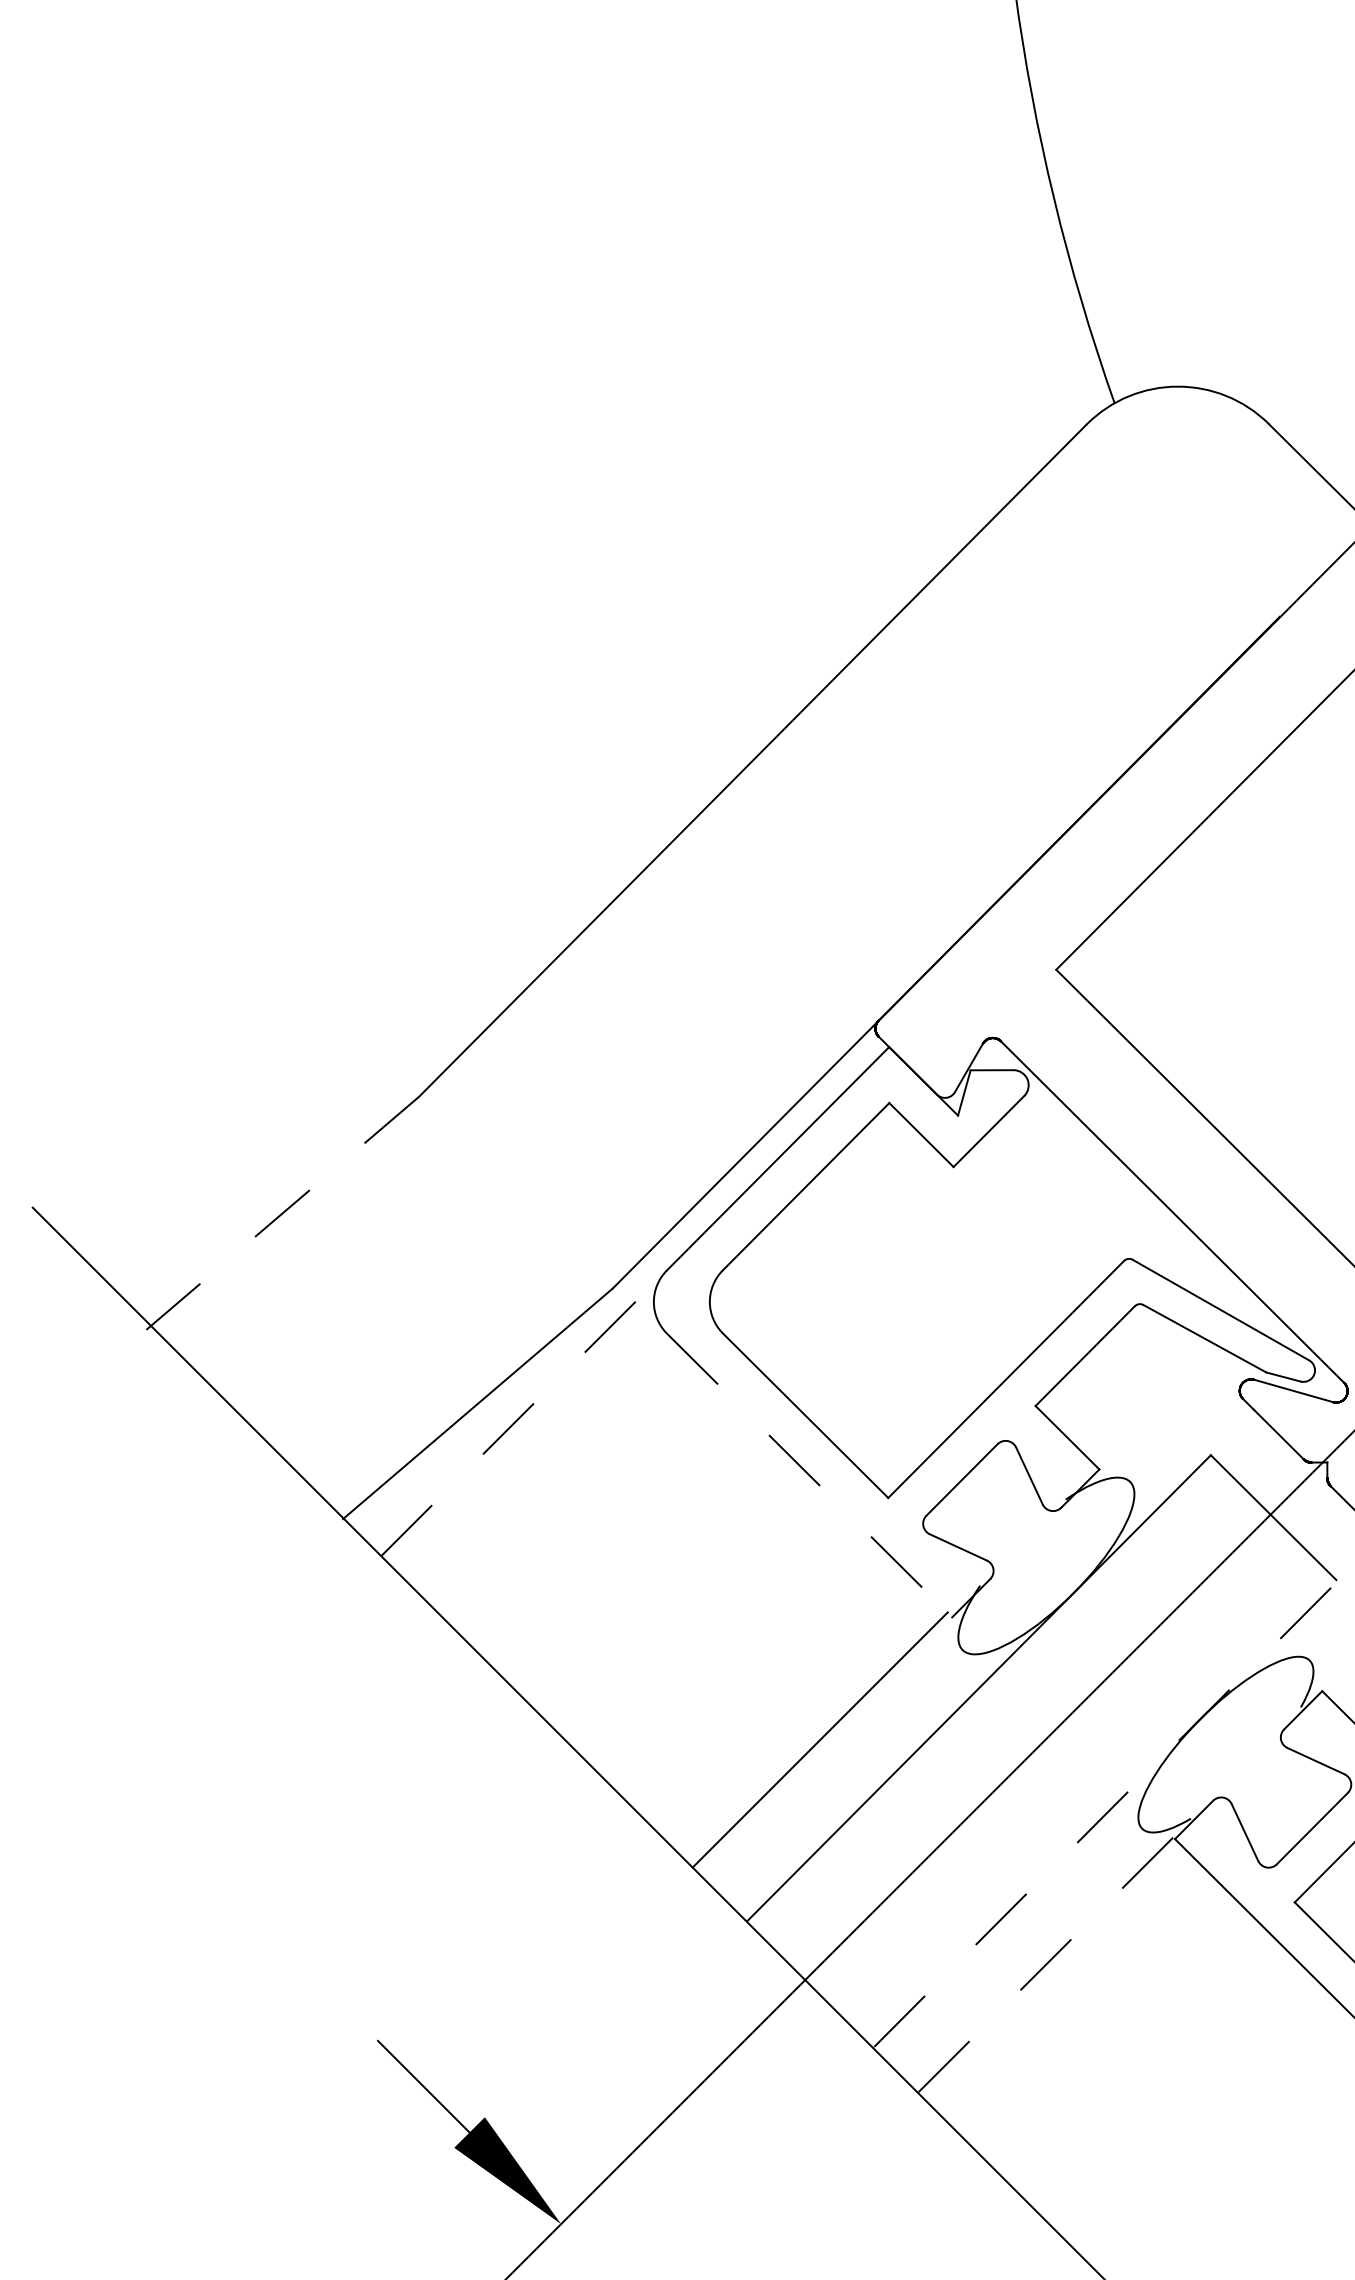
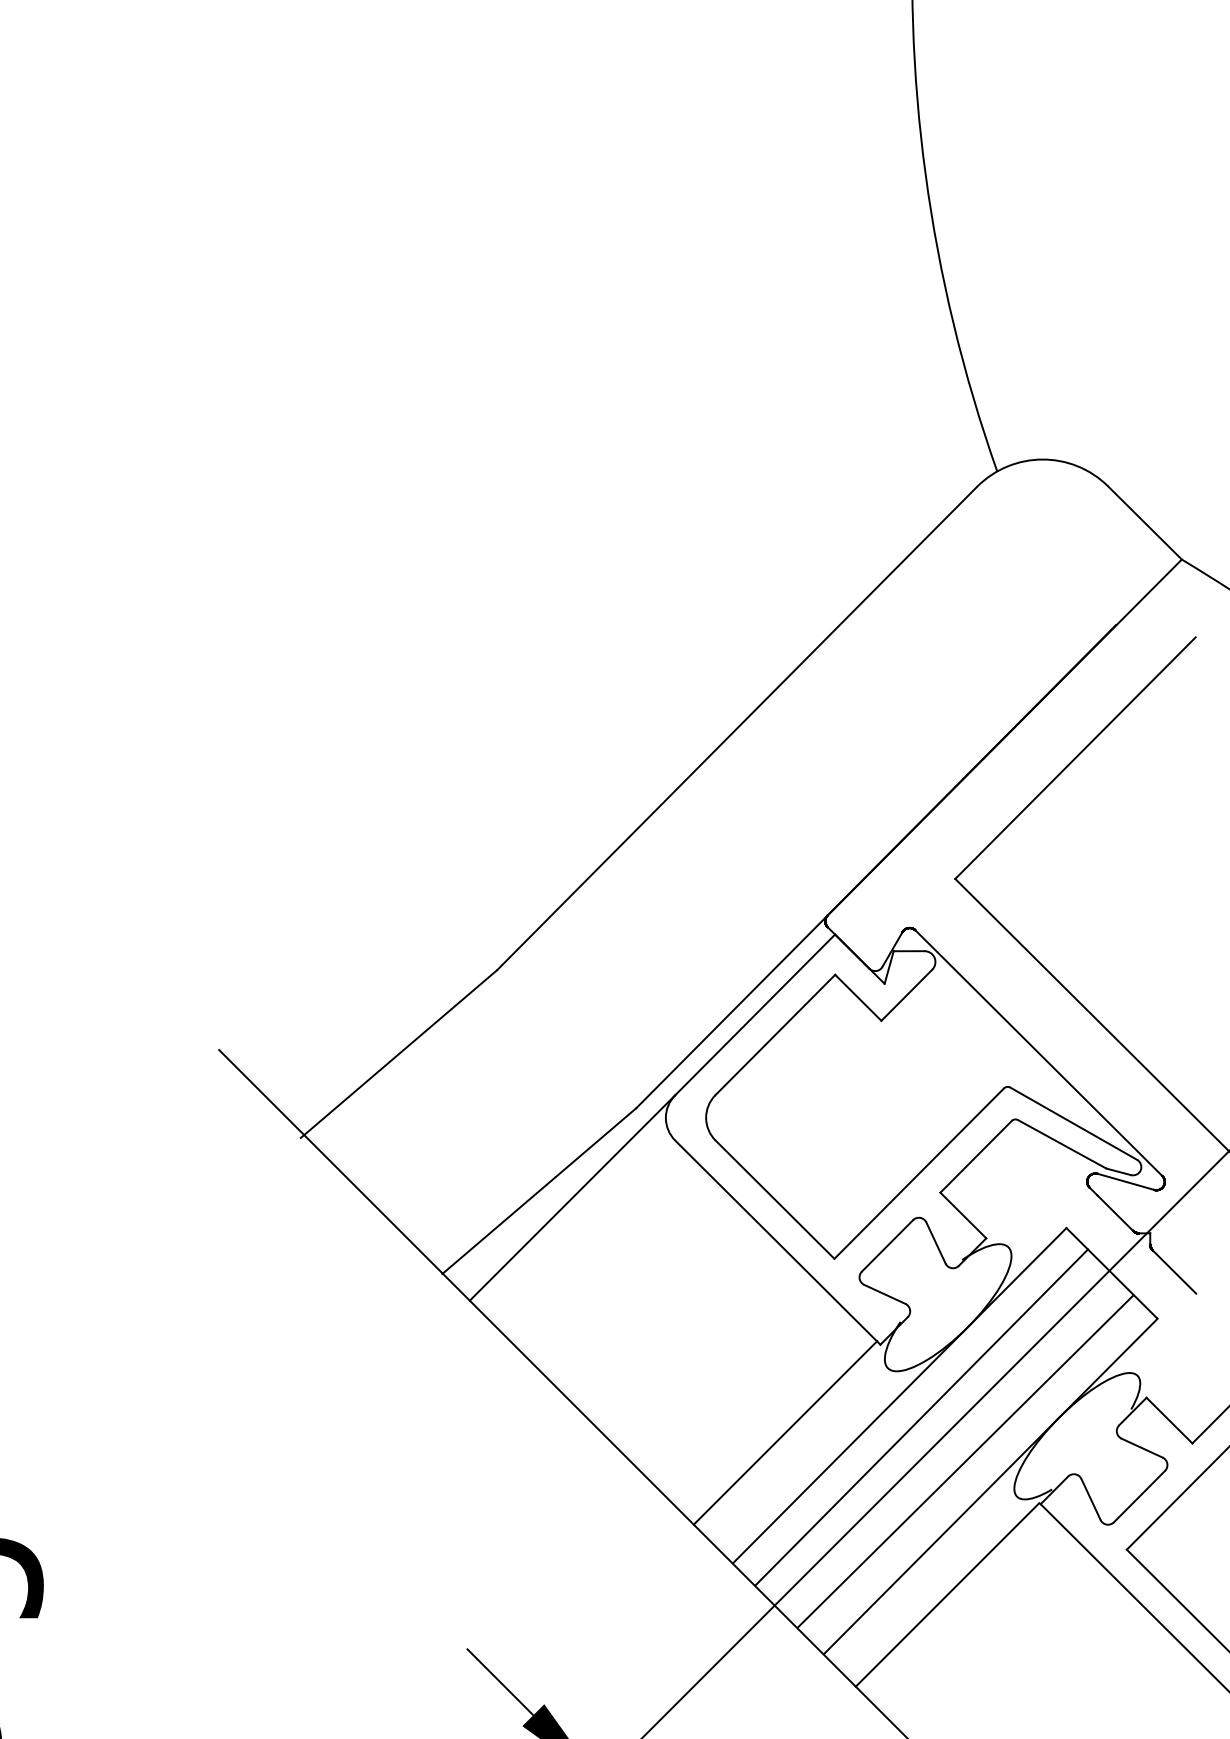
line: (282, 1213) -> (398, 1054), dashed -> solid
line: (524, 1412) -> (572, 1197), dashed -> solid
line: (809, 1475) -> (777, 1242), dashed -> solid
line: (1009, 1718) -> (921, 1417), added
line: (1070, 1779) -> (965, 1461), added
line: (1106, 1813) -> (991, 1485), dashed -> solid
line: (1045, 1964) -> (947, 1594), dashed -> solid

